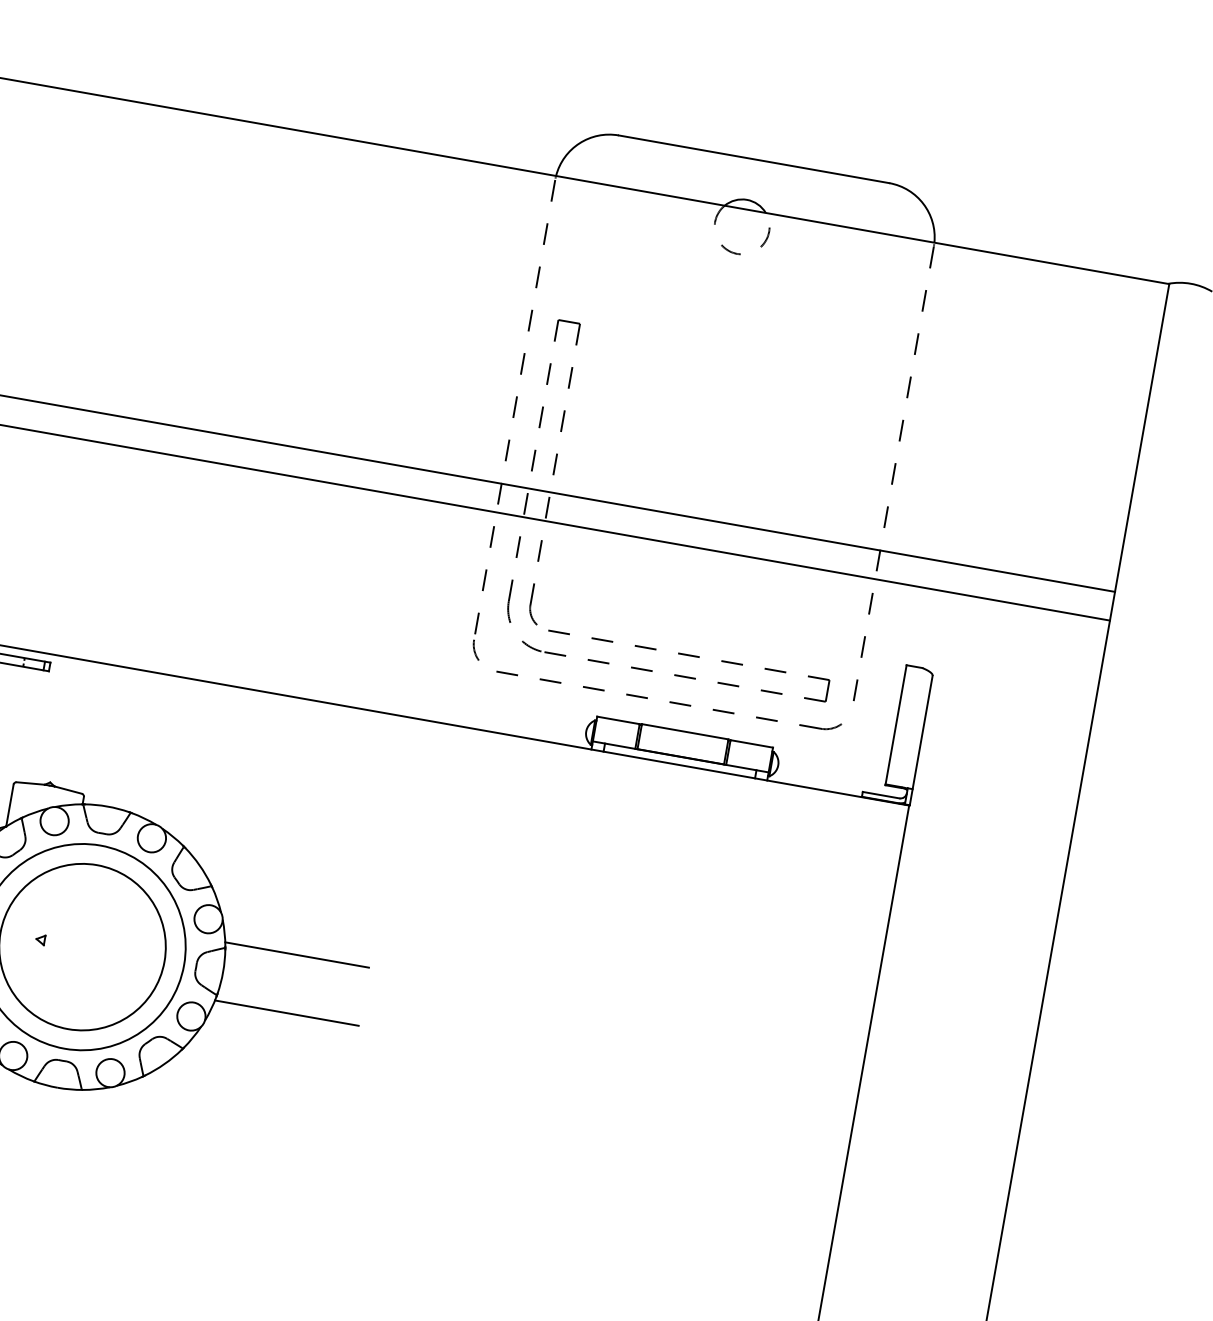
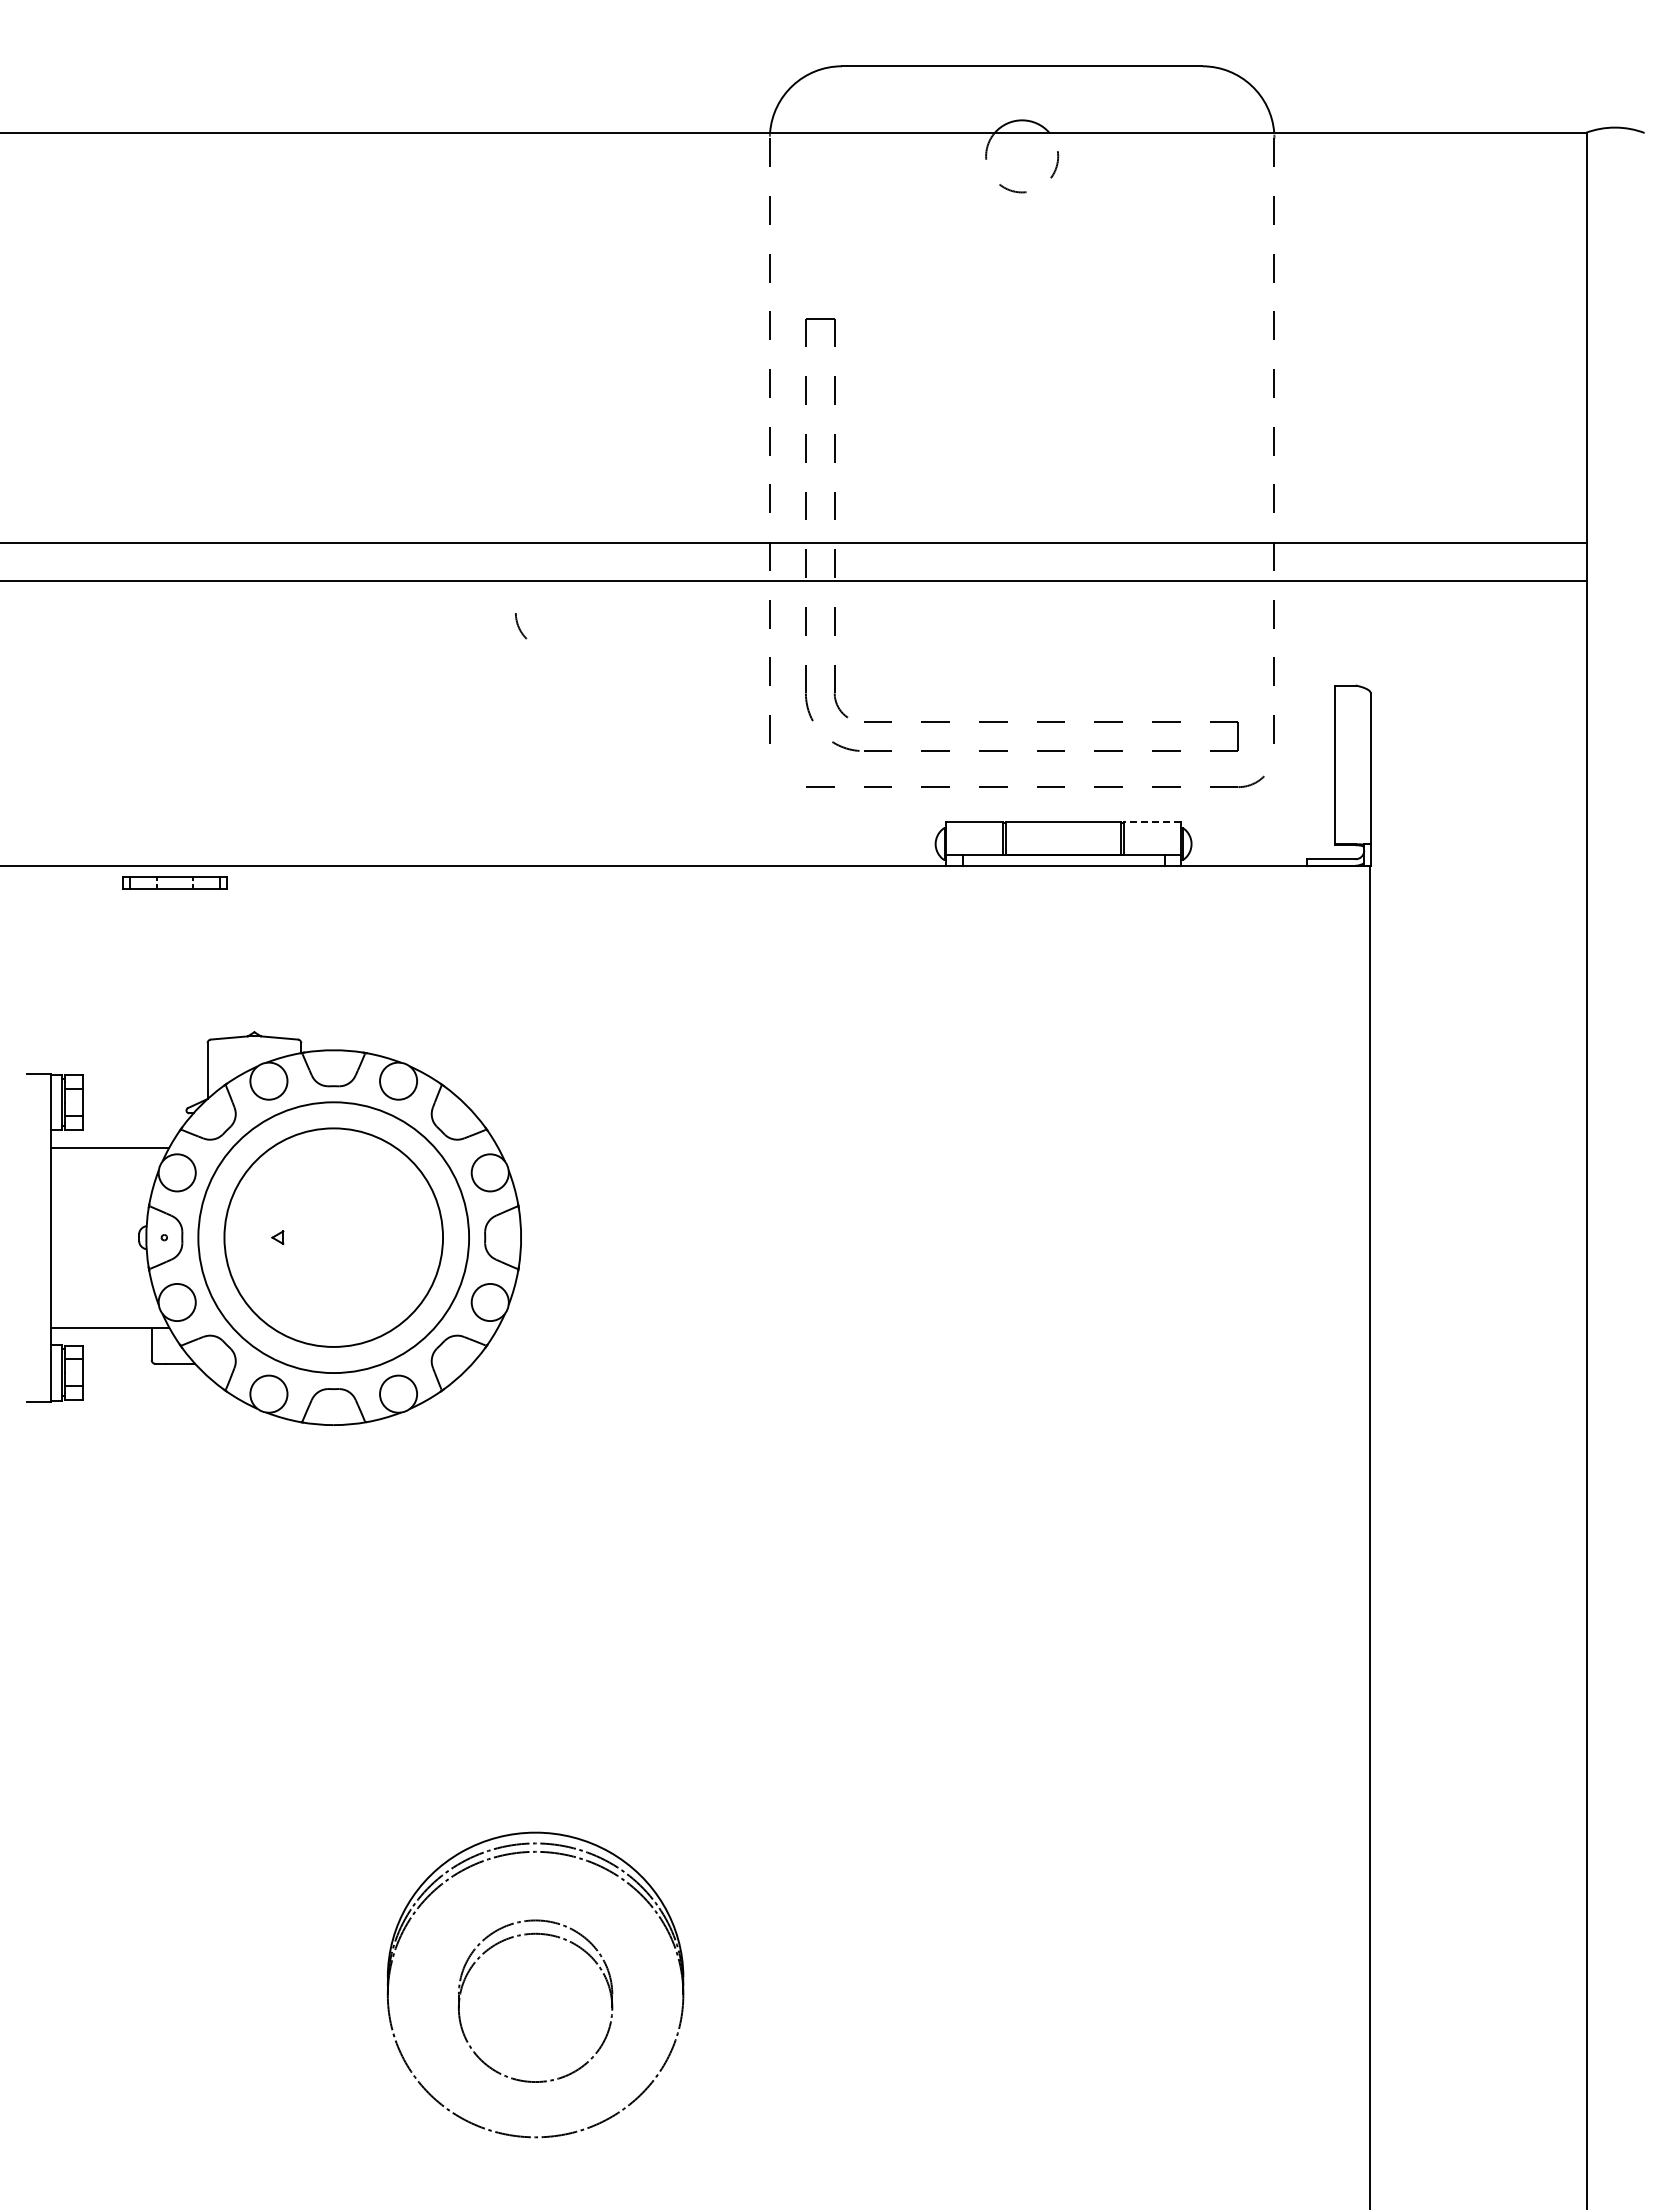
arc: (475, 650) -> (519, 626), moved
line: (751, 743) -> (1151, 822), solid -> dashed
line: (296, 954) -> (612, 1198), removed
line: (286, 1013) -> (612, 1276), removed

